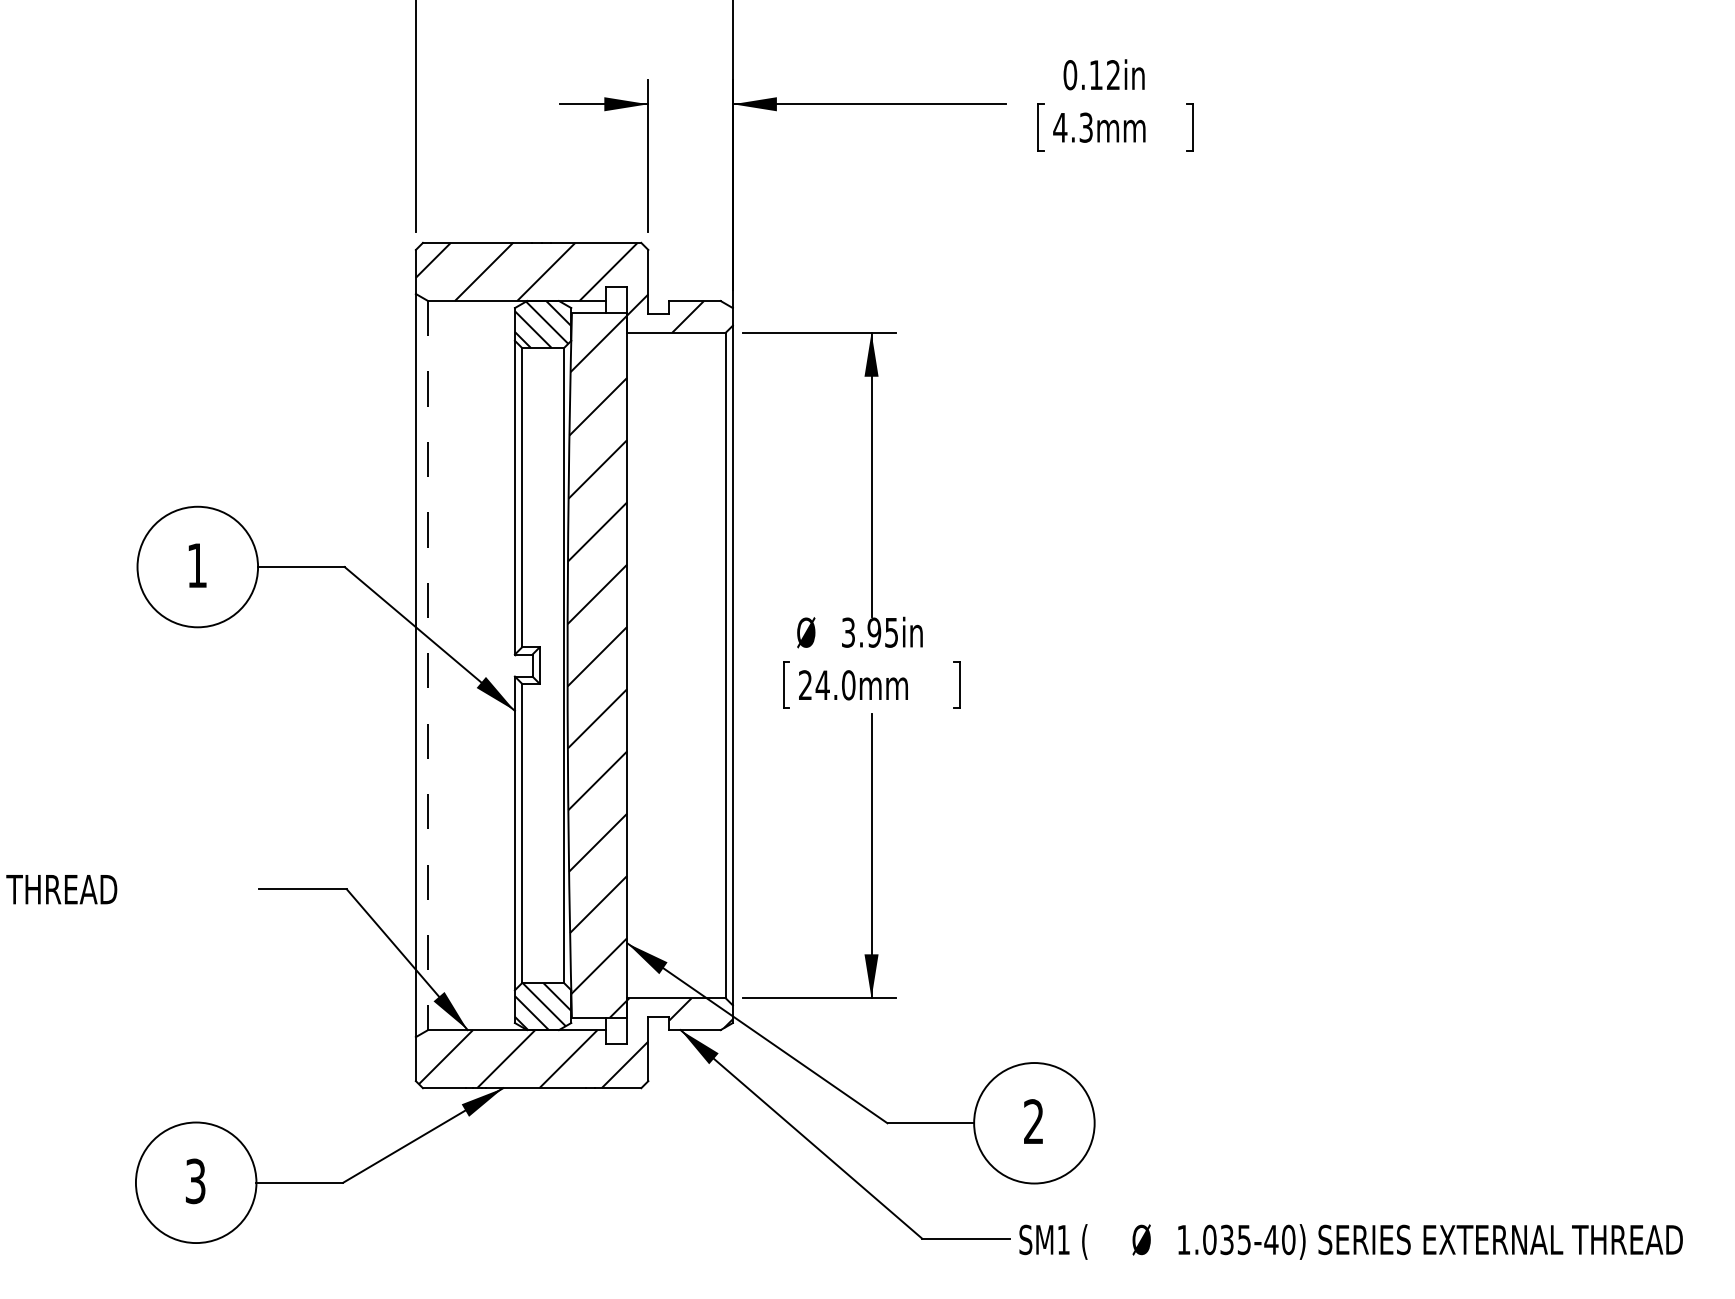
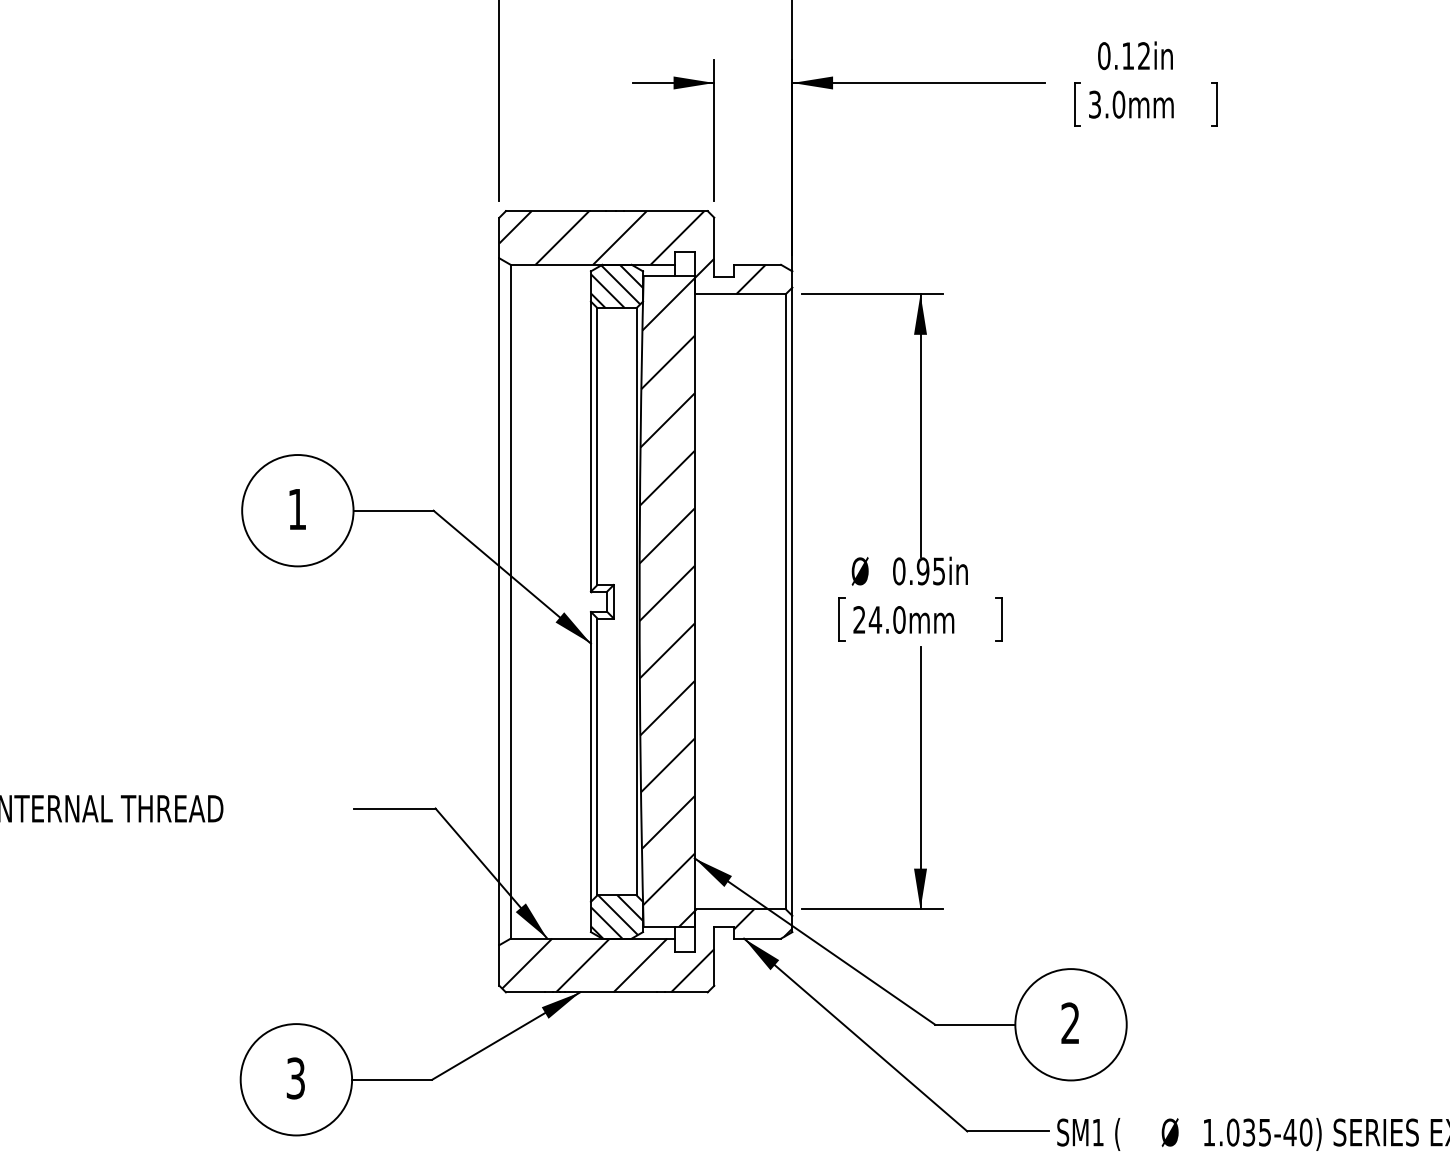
text: (1073, 127) -> (1107, 104), 4.3mm -> 3.0mm
text: (848, 632) -> (899, 571), 3.95in -> 0.95in
line: (428, 665) -> (511, 601), dashed -> solid

